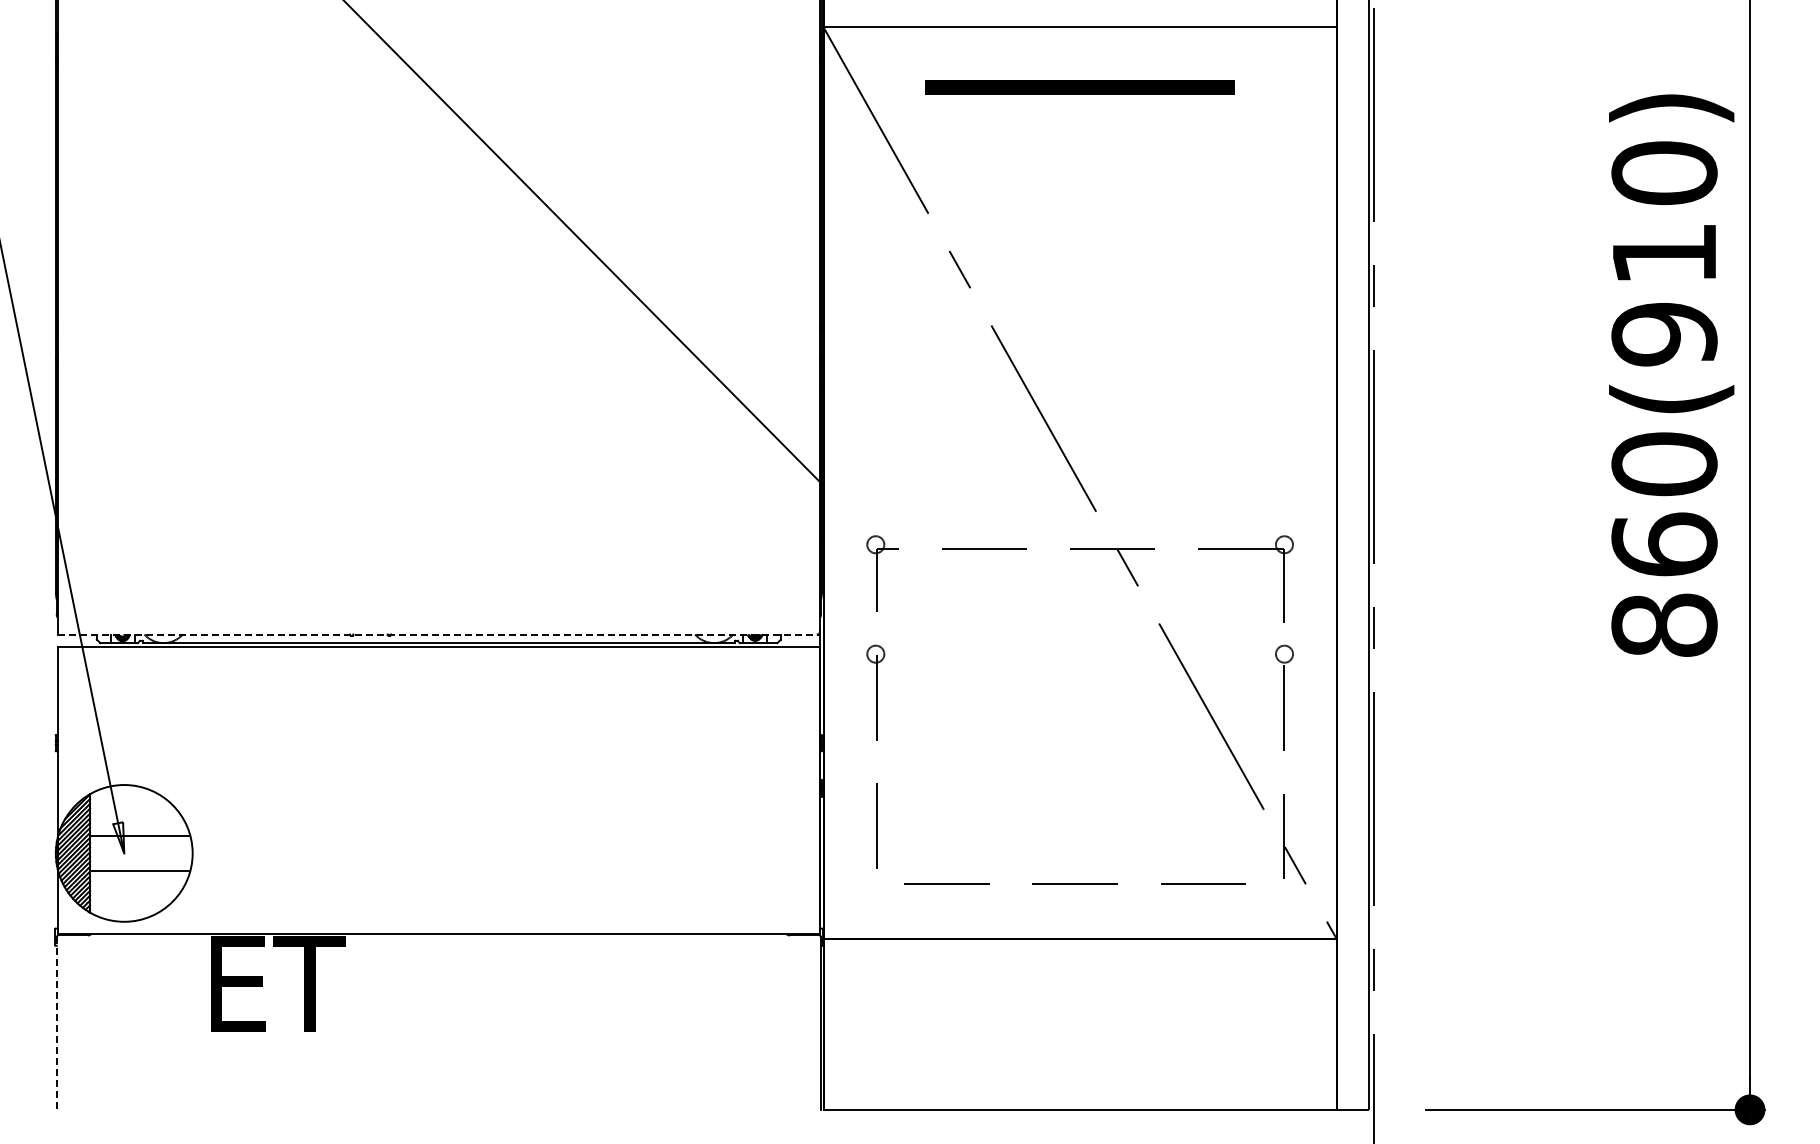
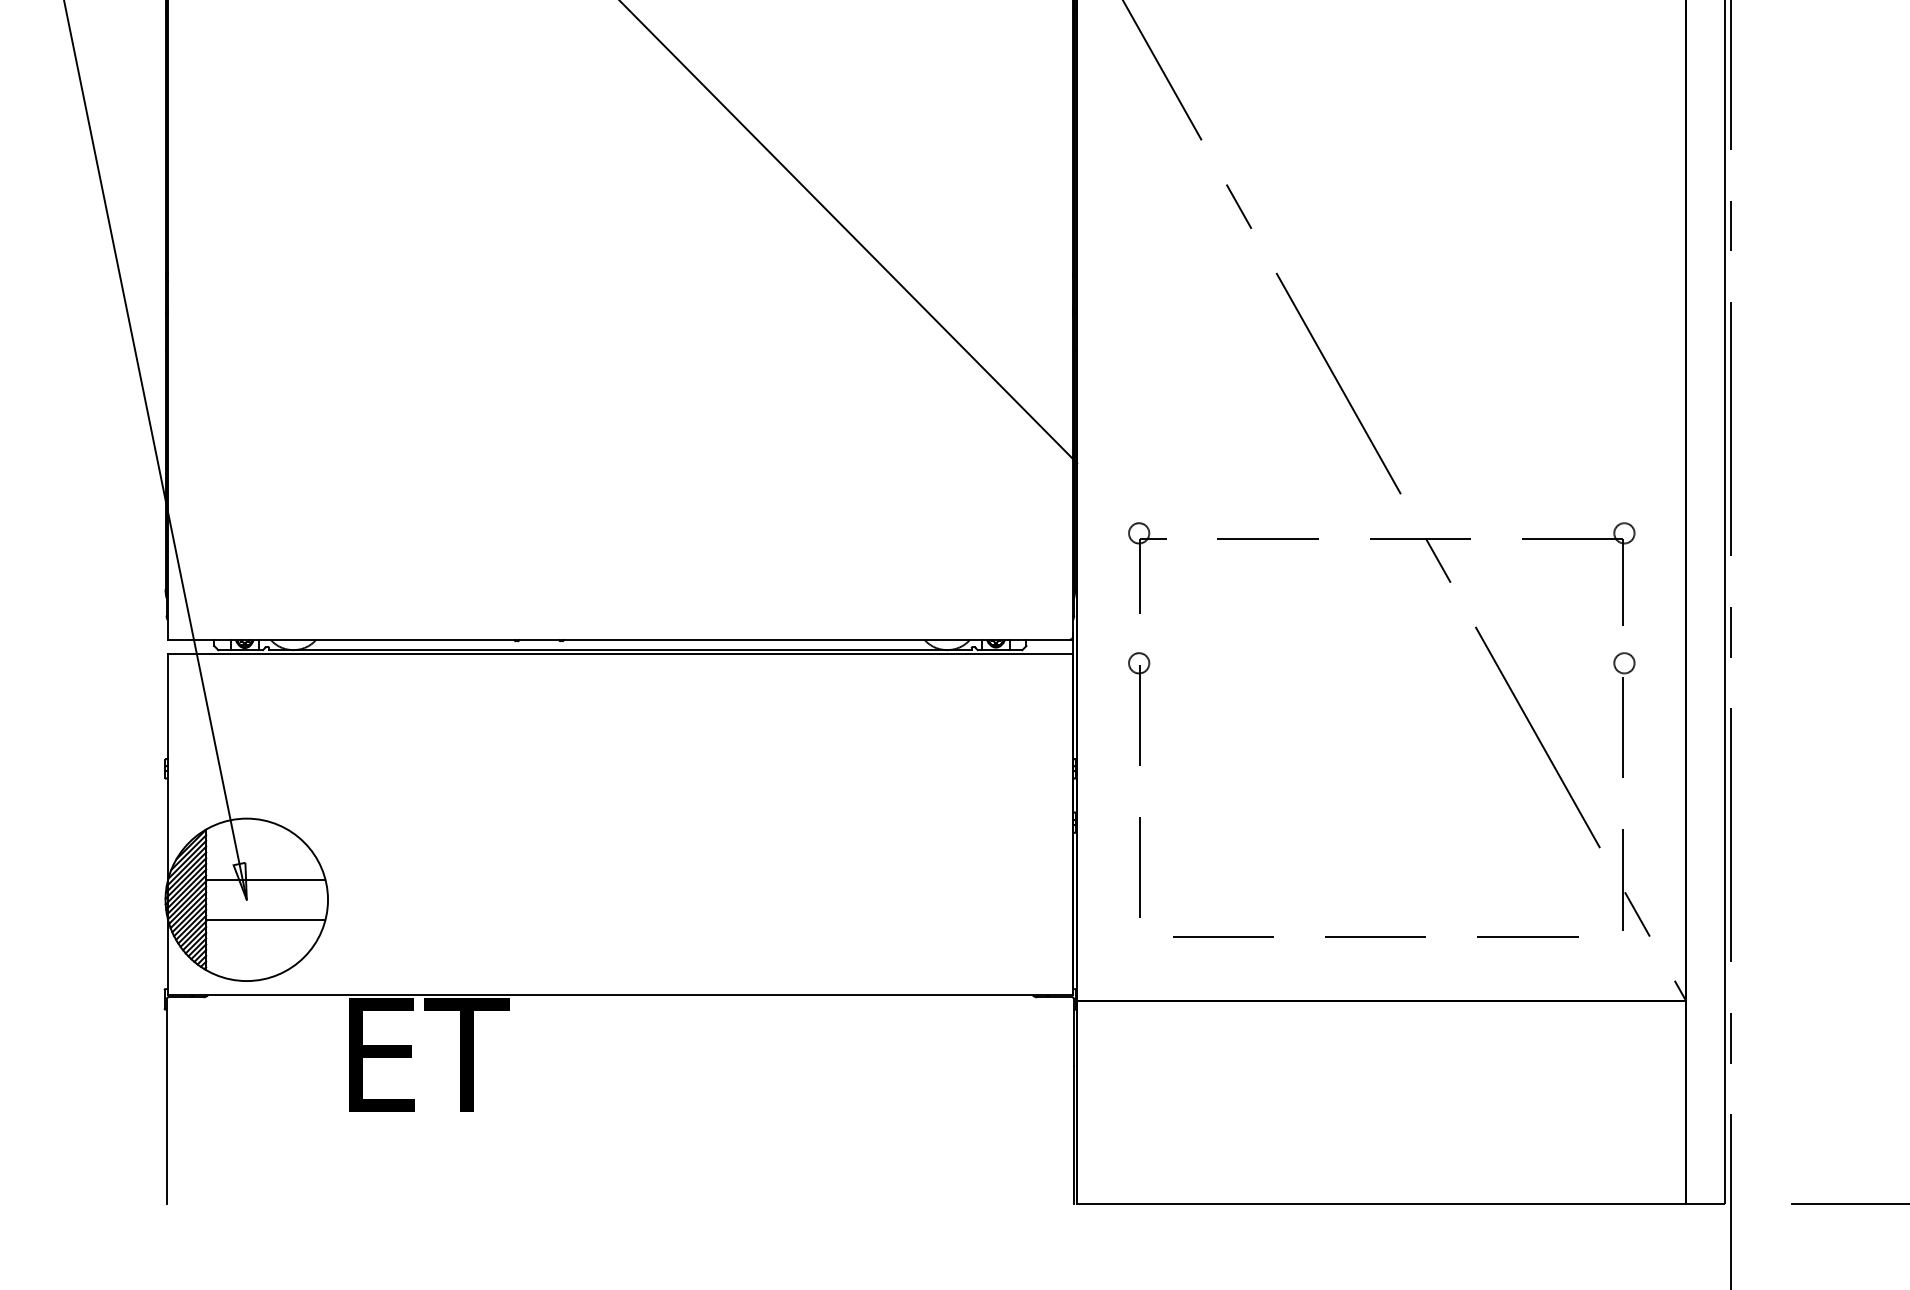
line: (439, 634) -> (621, 639), dashed -> solid
line: (56, 1024) -> (166, 1103), dashed -> solid

